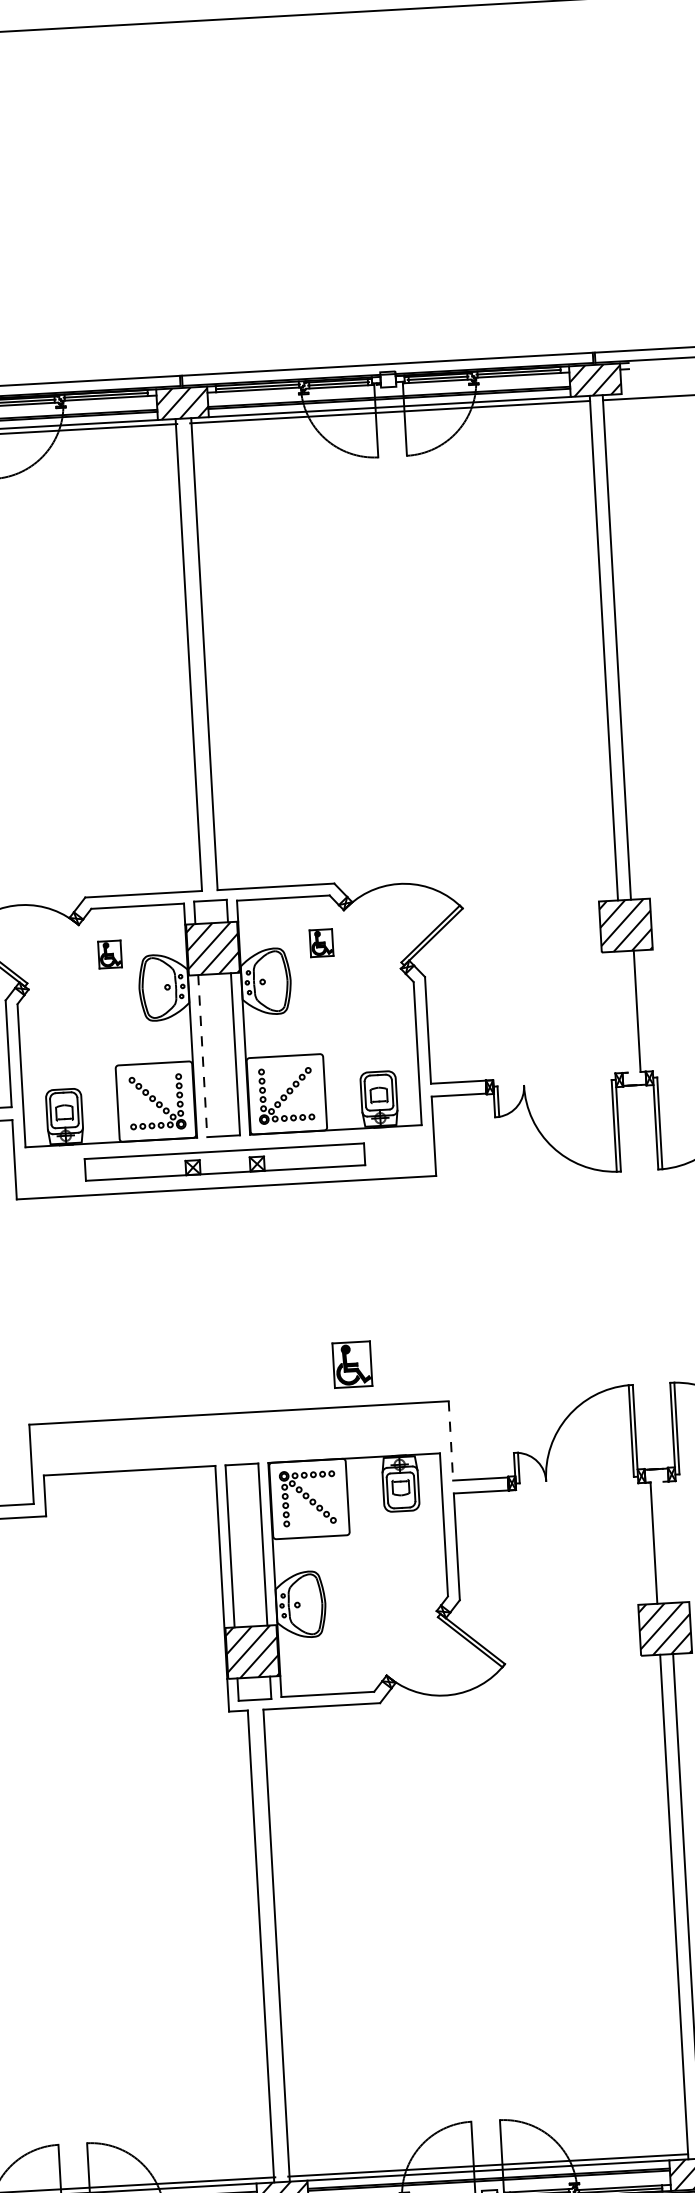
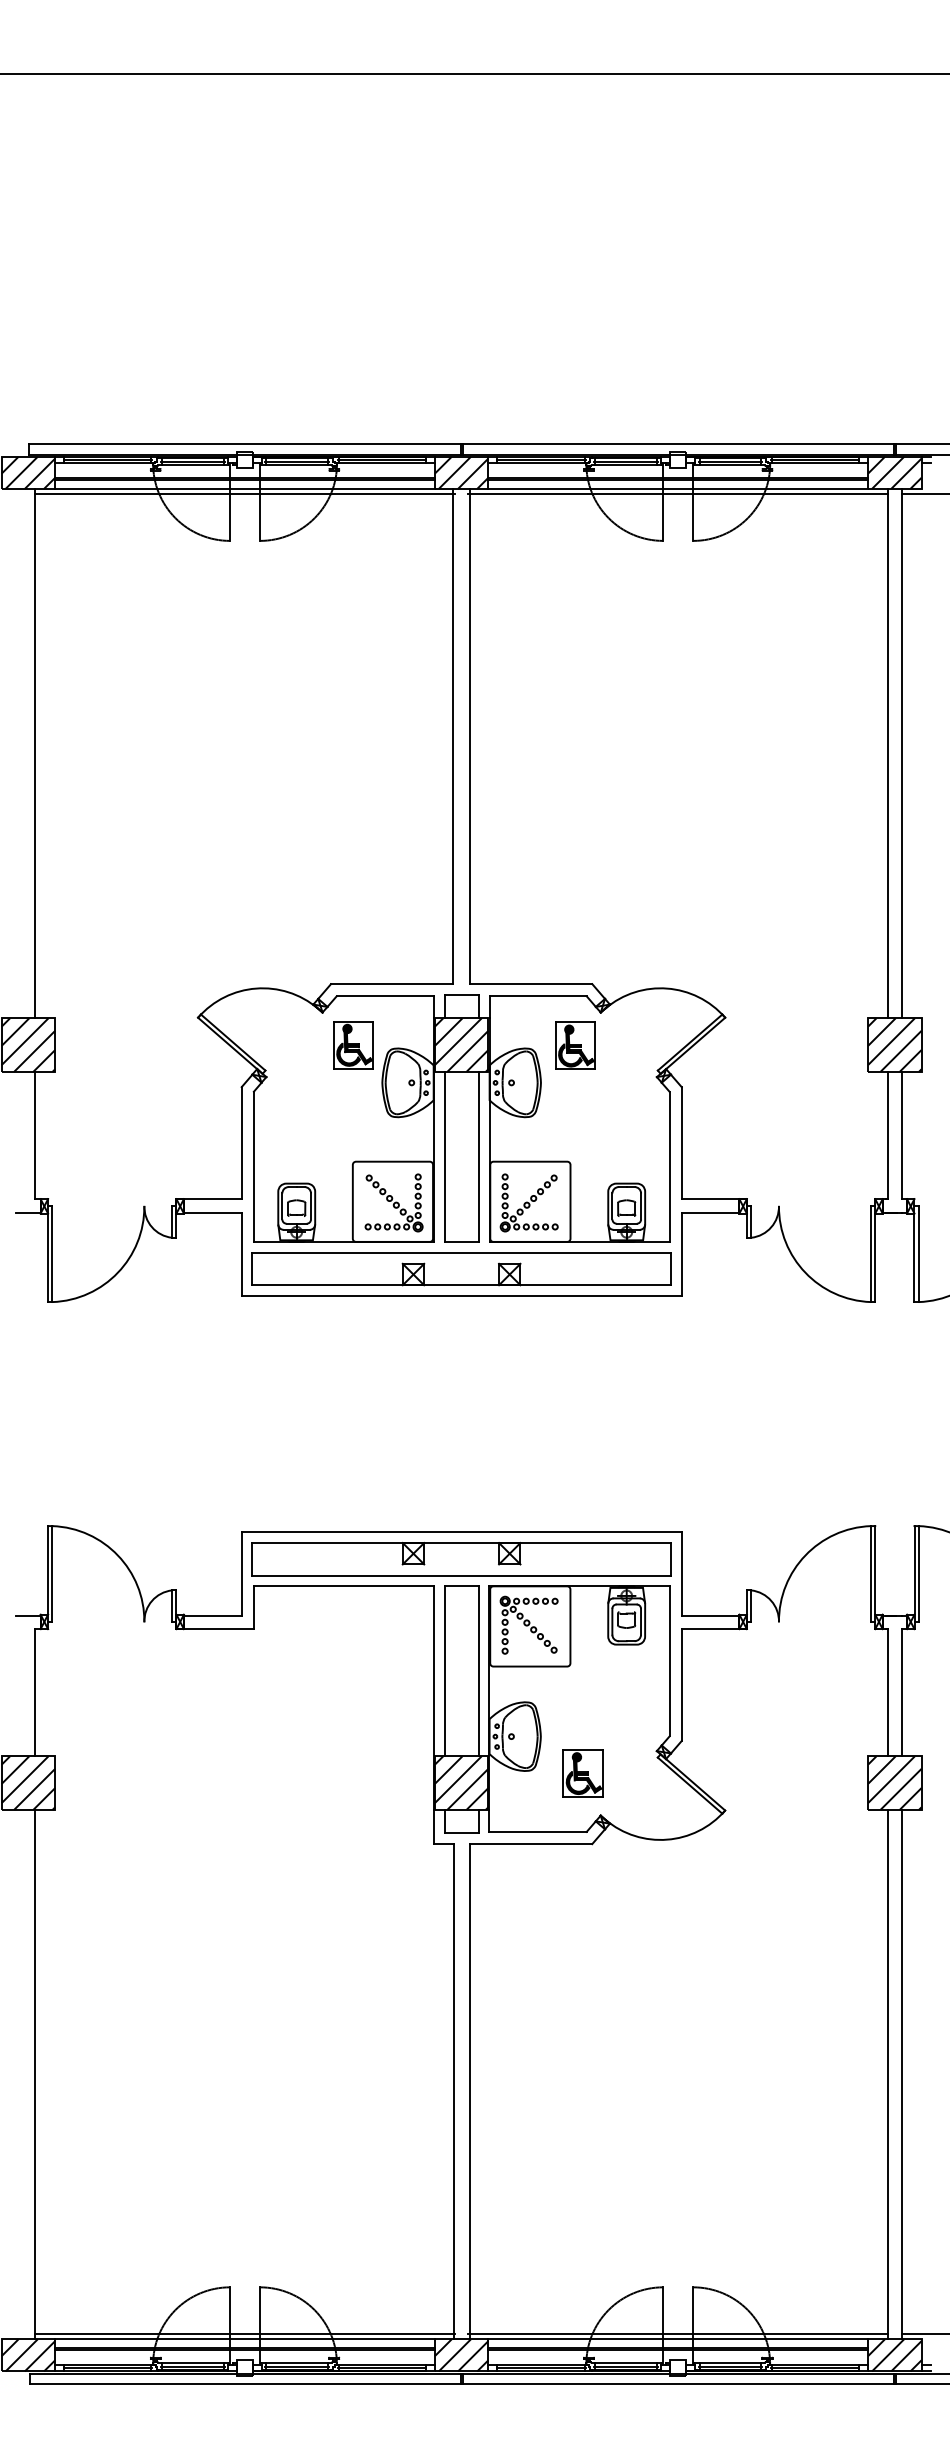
part: (321, 942) -> (575, 1045), size x1.67
part: (110, 954) -> (353, 1045), size x1.67
line: (624, 1012) -> (888, 1135), added
line: (202, 1056) -> (444, 1157), dashed -> solid
part: (224, 1162) -> (461, 1269), size x1.43
part: (351, 1364) -> (582, 1773), moved
part: (240, 1438) -> (461, 1559), added
line: (450, 1440) -> (681, 1573), dashed -> solid
line: (666, 1542) -> (901, 1692), added

